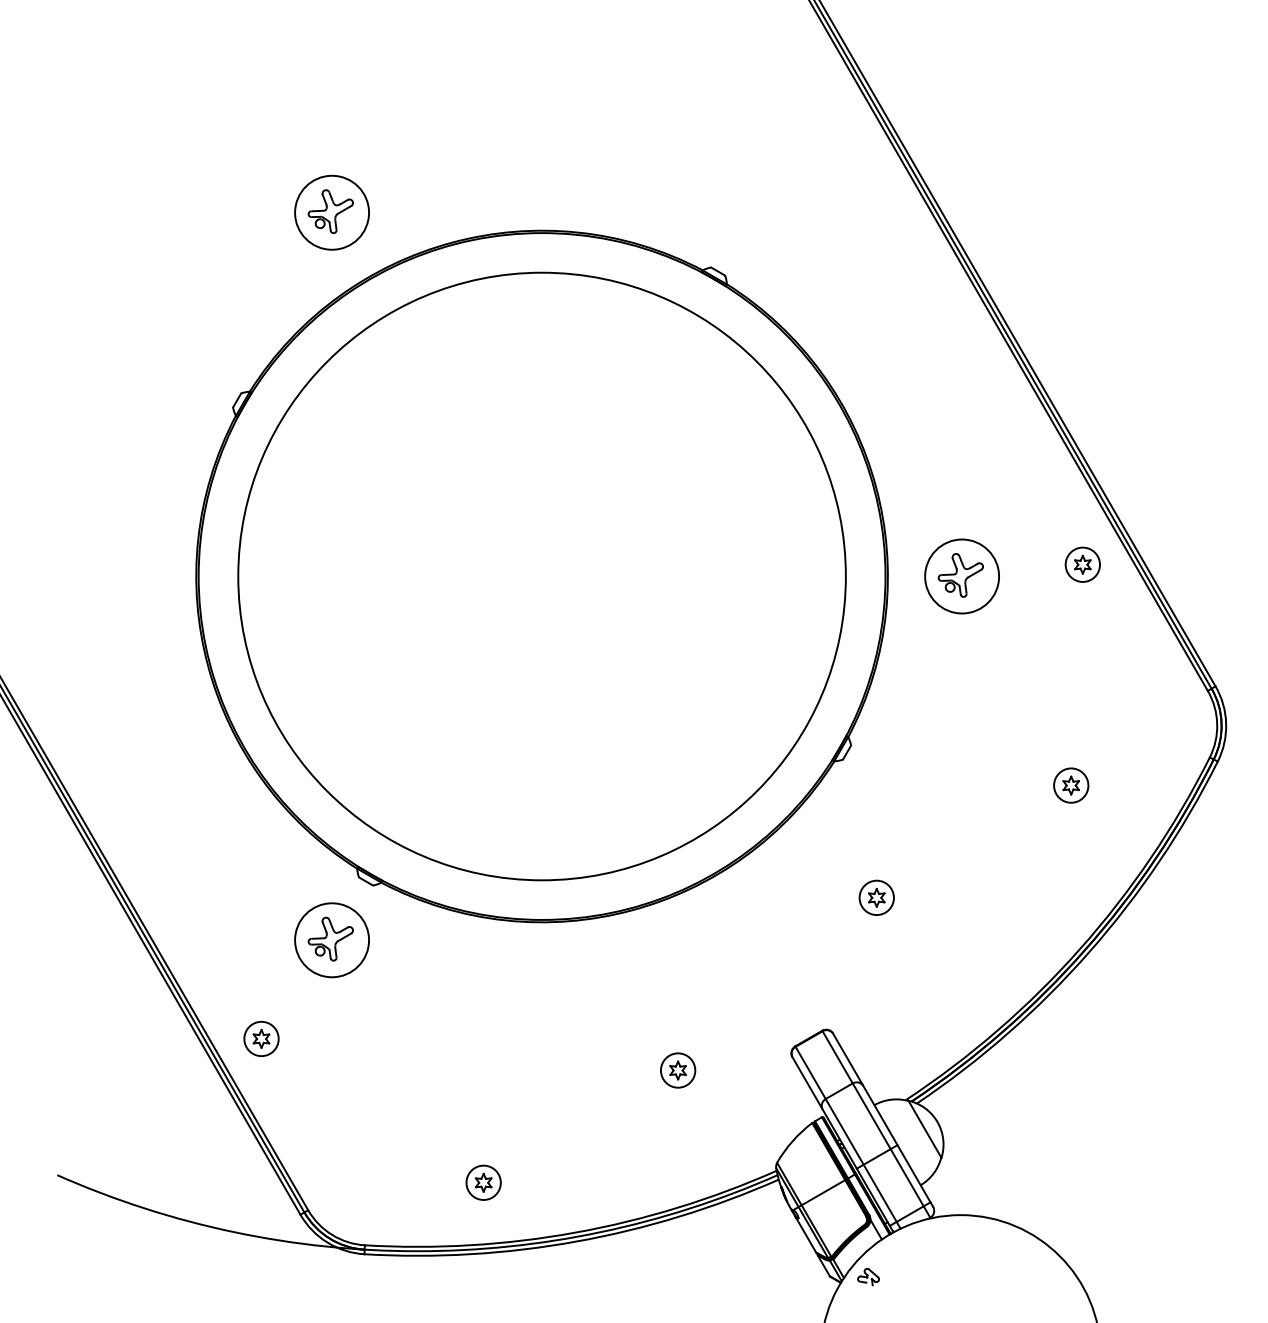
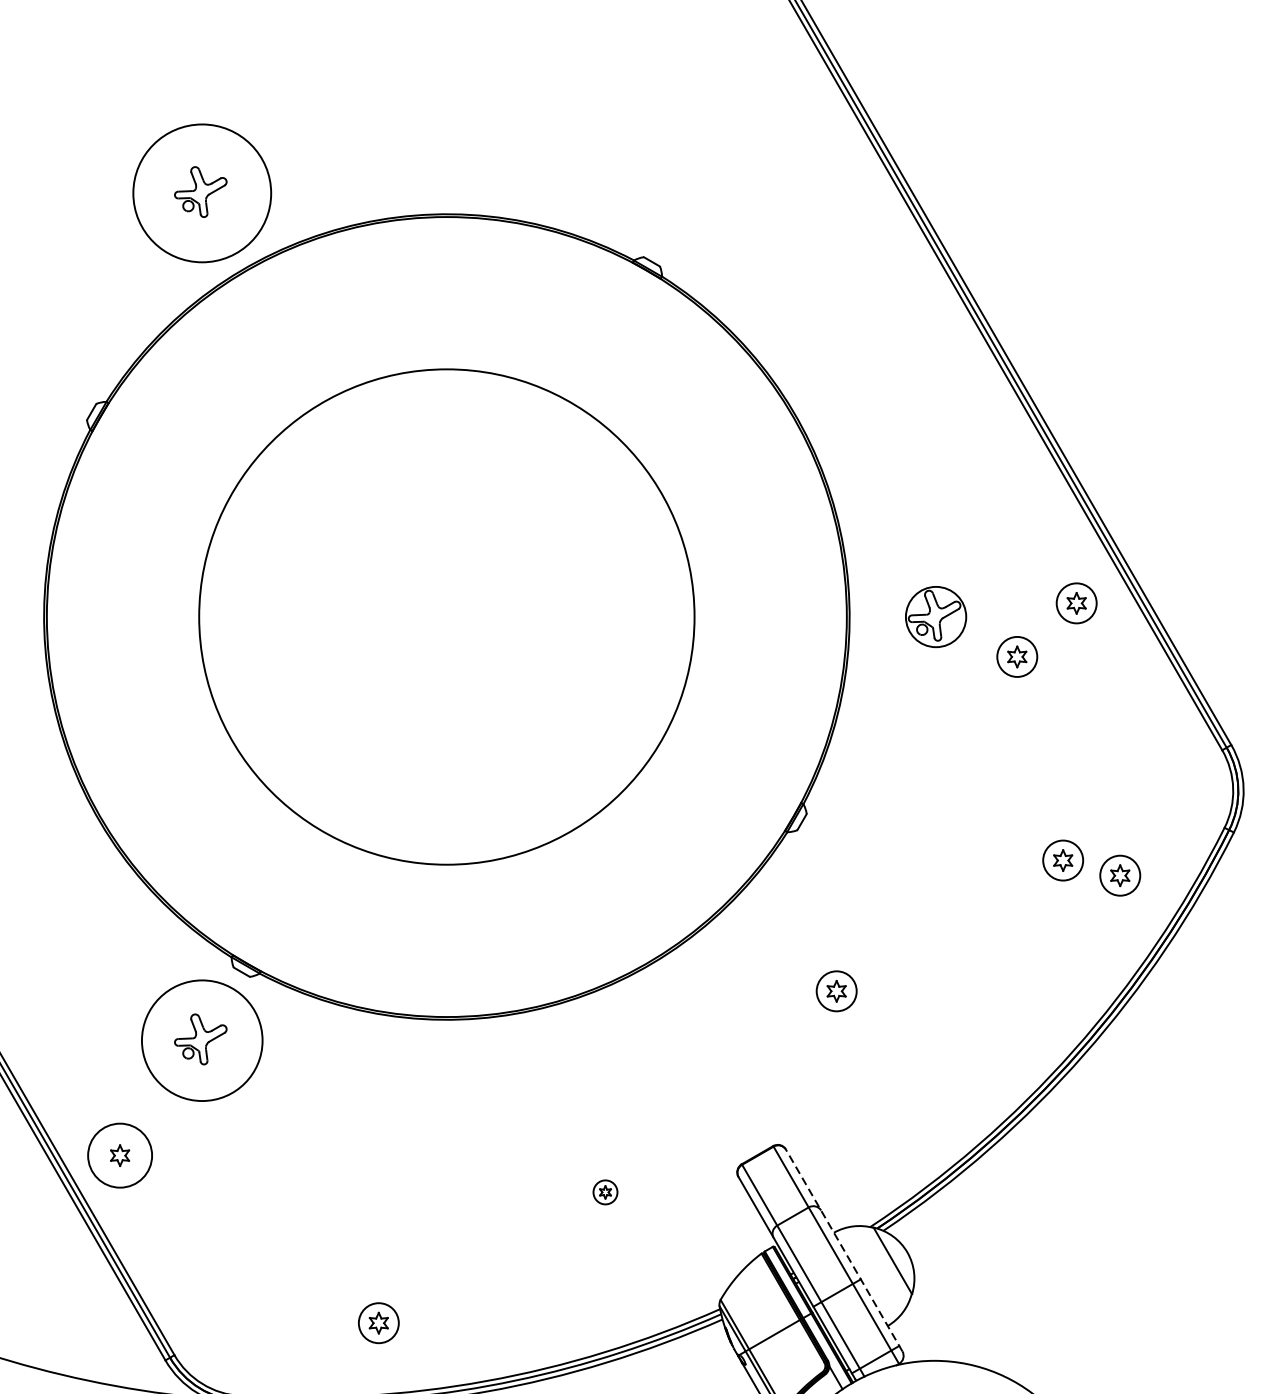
circle: (332, 212) -> (202, 193), size x1.6
circle: (541, 576) -> (446, 617), size x0.7
circle: (962, 576) -> (936, 617), size x0.7
part: (1031, 610) -> (1016, 656), added
part: (1120, 798) -> (1120, 875), added
circle: (332, 940) -> (202, 1040), size x1.4
circle: (261, 1038) -> (120, 1155), size x1.6
part: (678, 1070) -> (605, 1192), size x0.6
line: (882, 1119) -> (843, 1249), solid -> dashed

